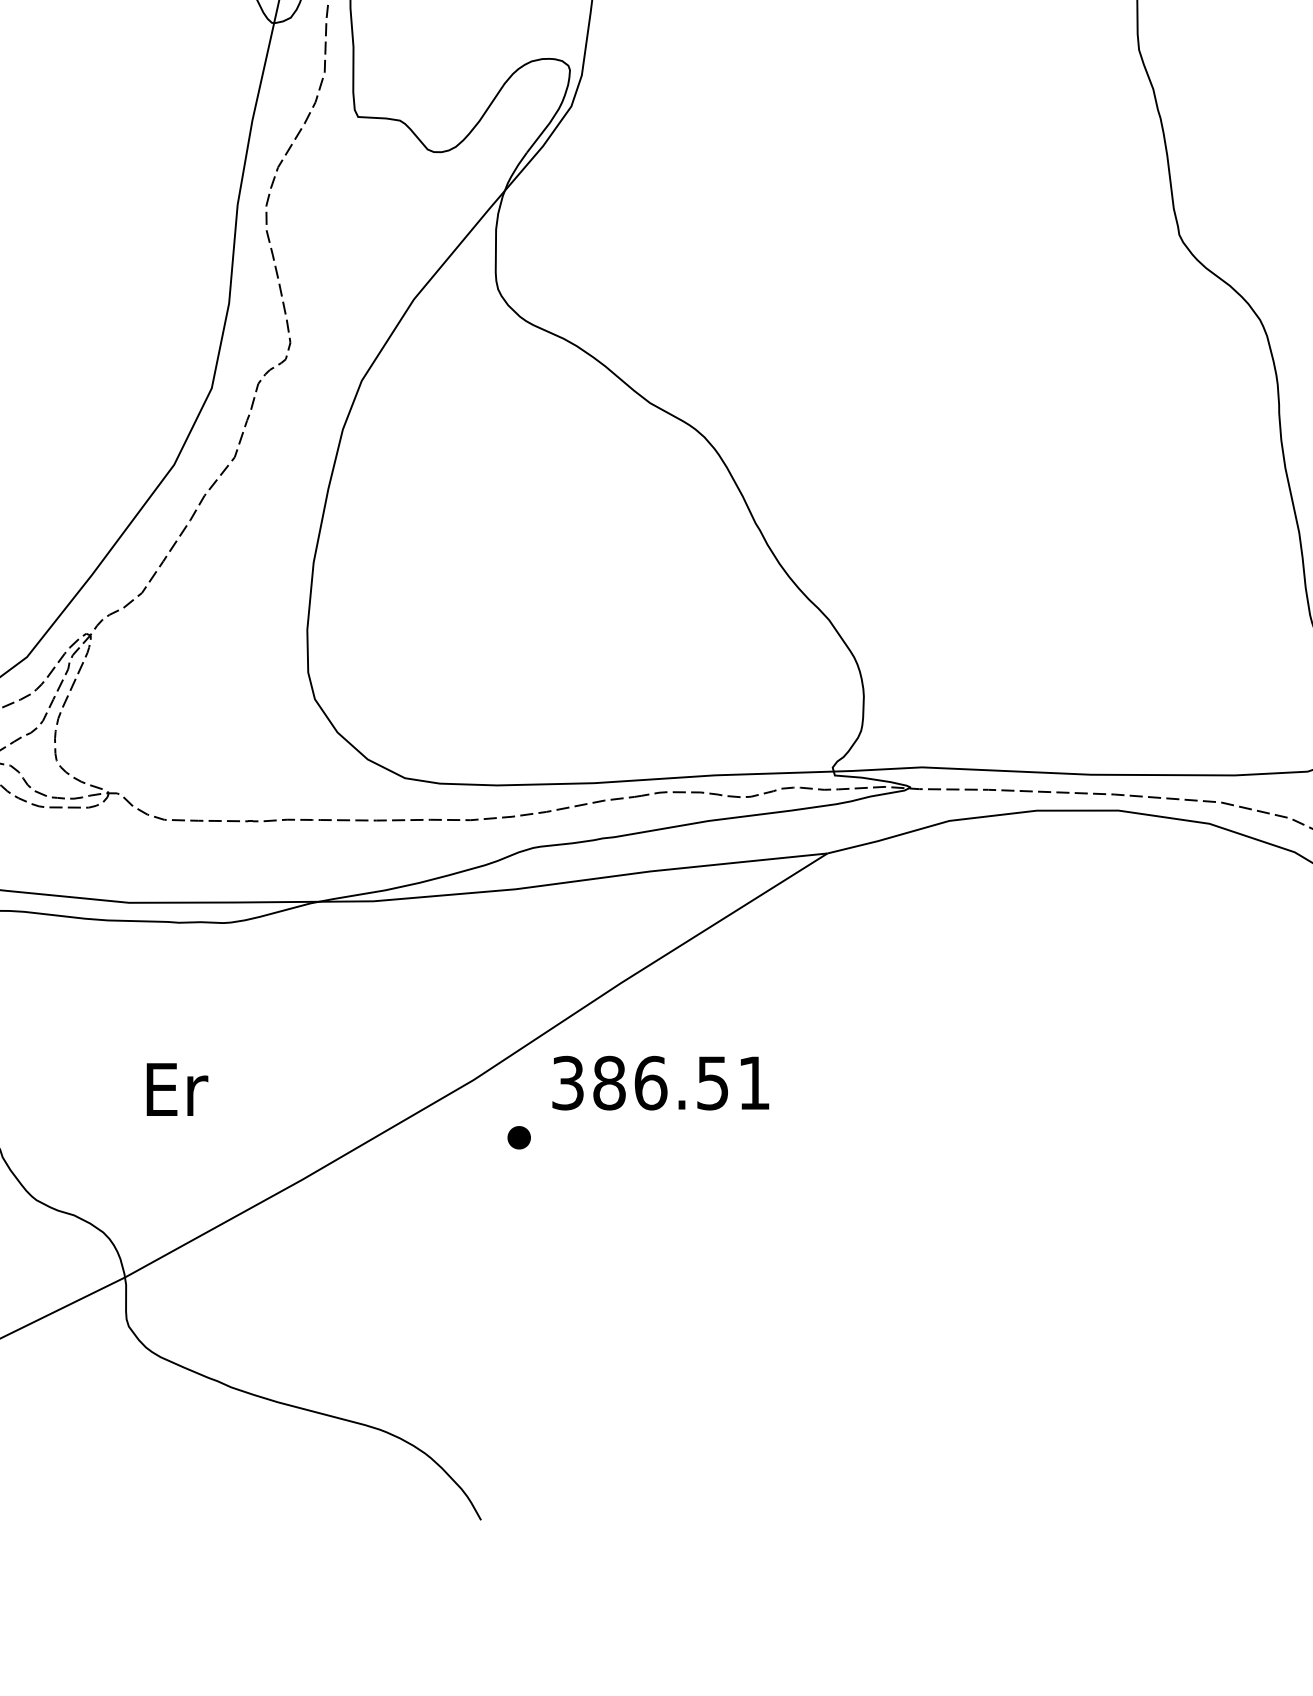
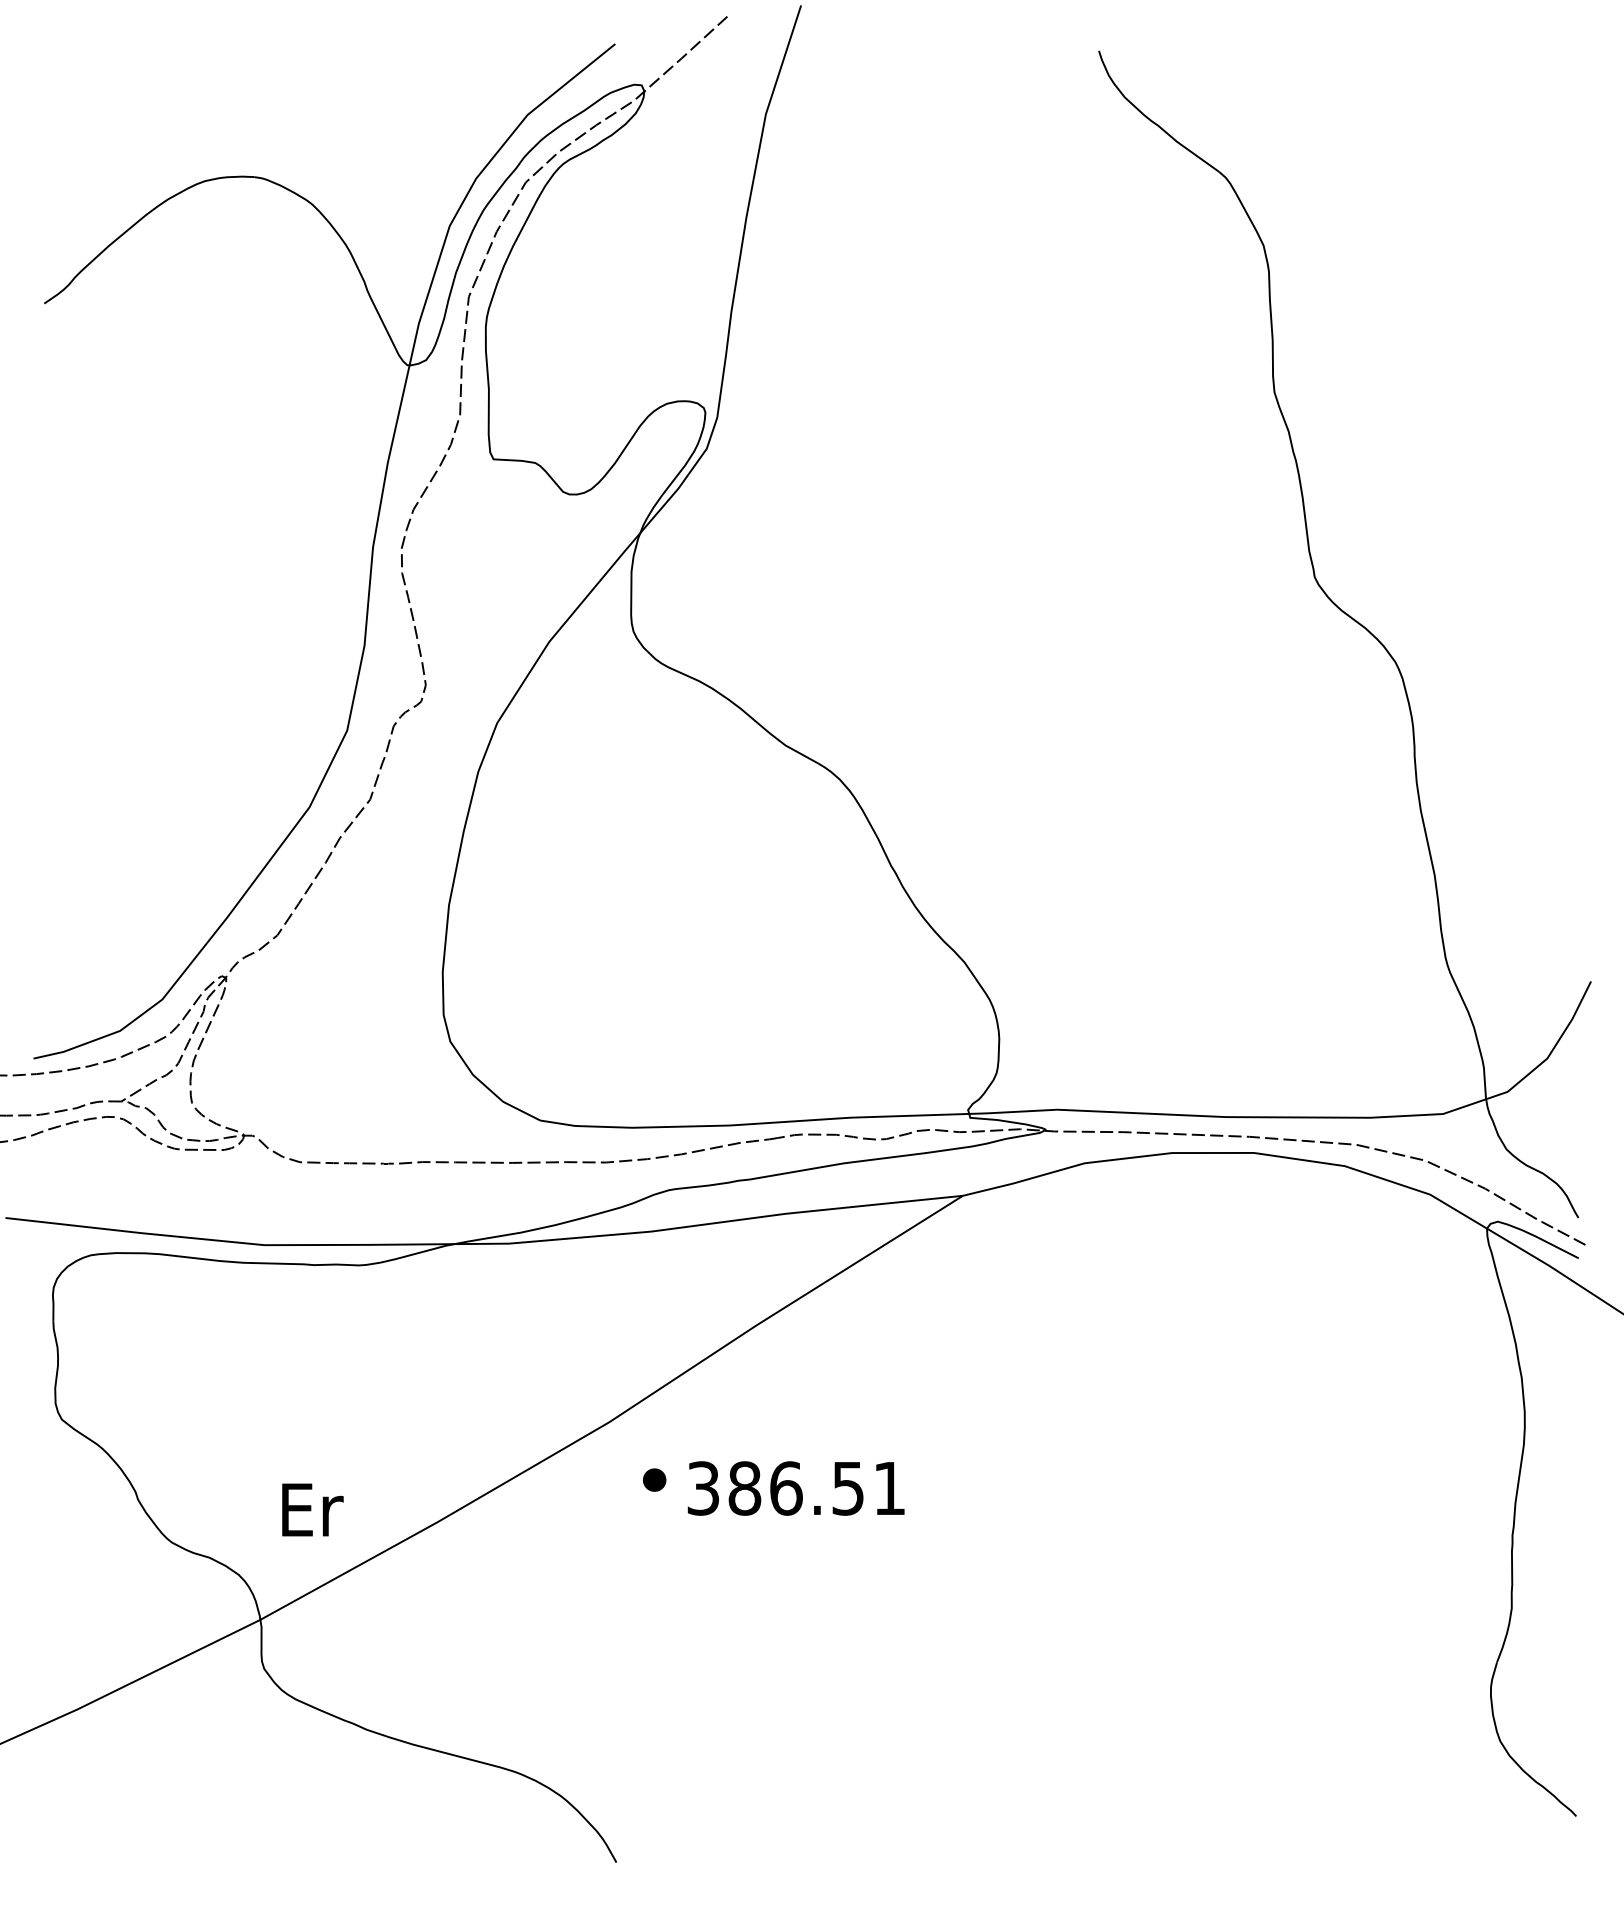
text: (660, 1083) -> (795, 1488), moved
text: (177, 1089) -> (312, 1509), moved

